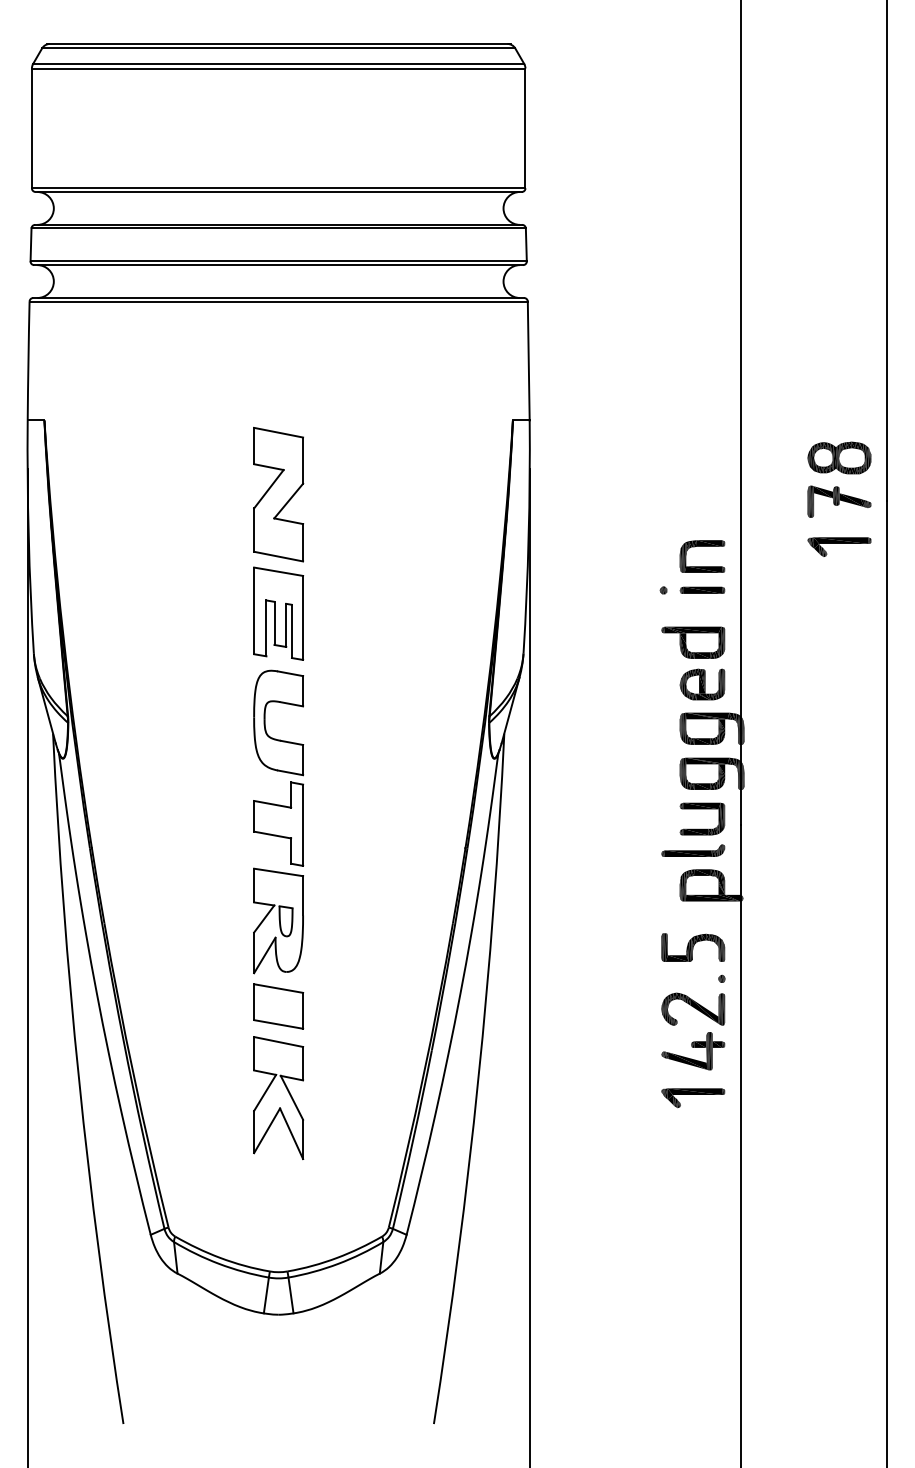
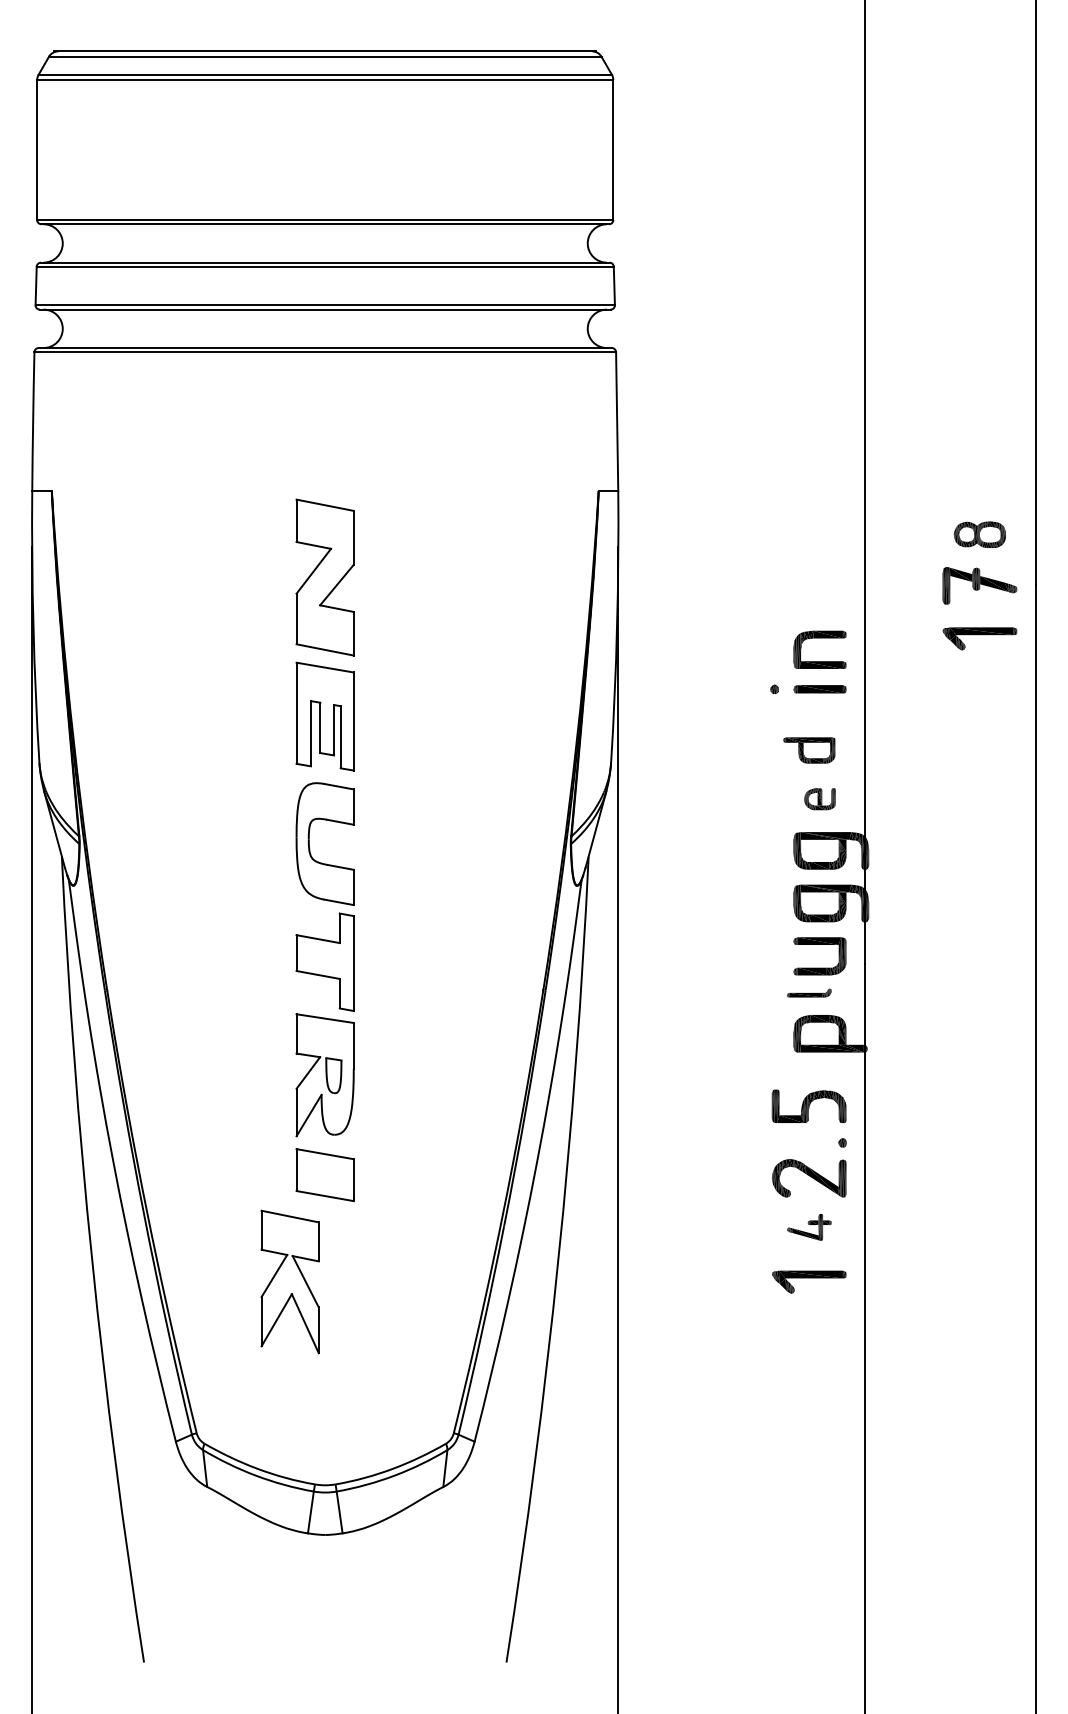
part: (839, 457) -> (979, 534), size x0.7
part: (693, 642) -> (809, 750), size x0.7
part: (702, 683) -> (819, 798), size x0.6
part: (693, 850) -> (809, 992), size x0.6
part: (693, 1051) -> (809, 1227), size x0.6
part: (278, 1097) -> (289, 1281), moved

